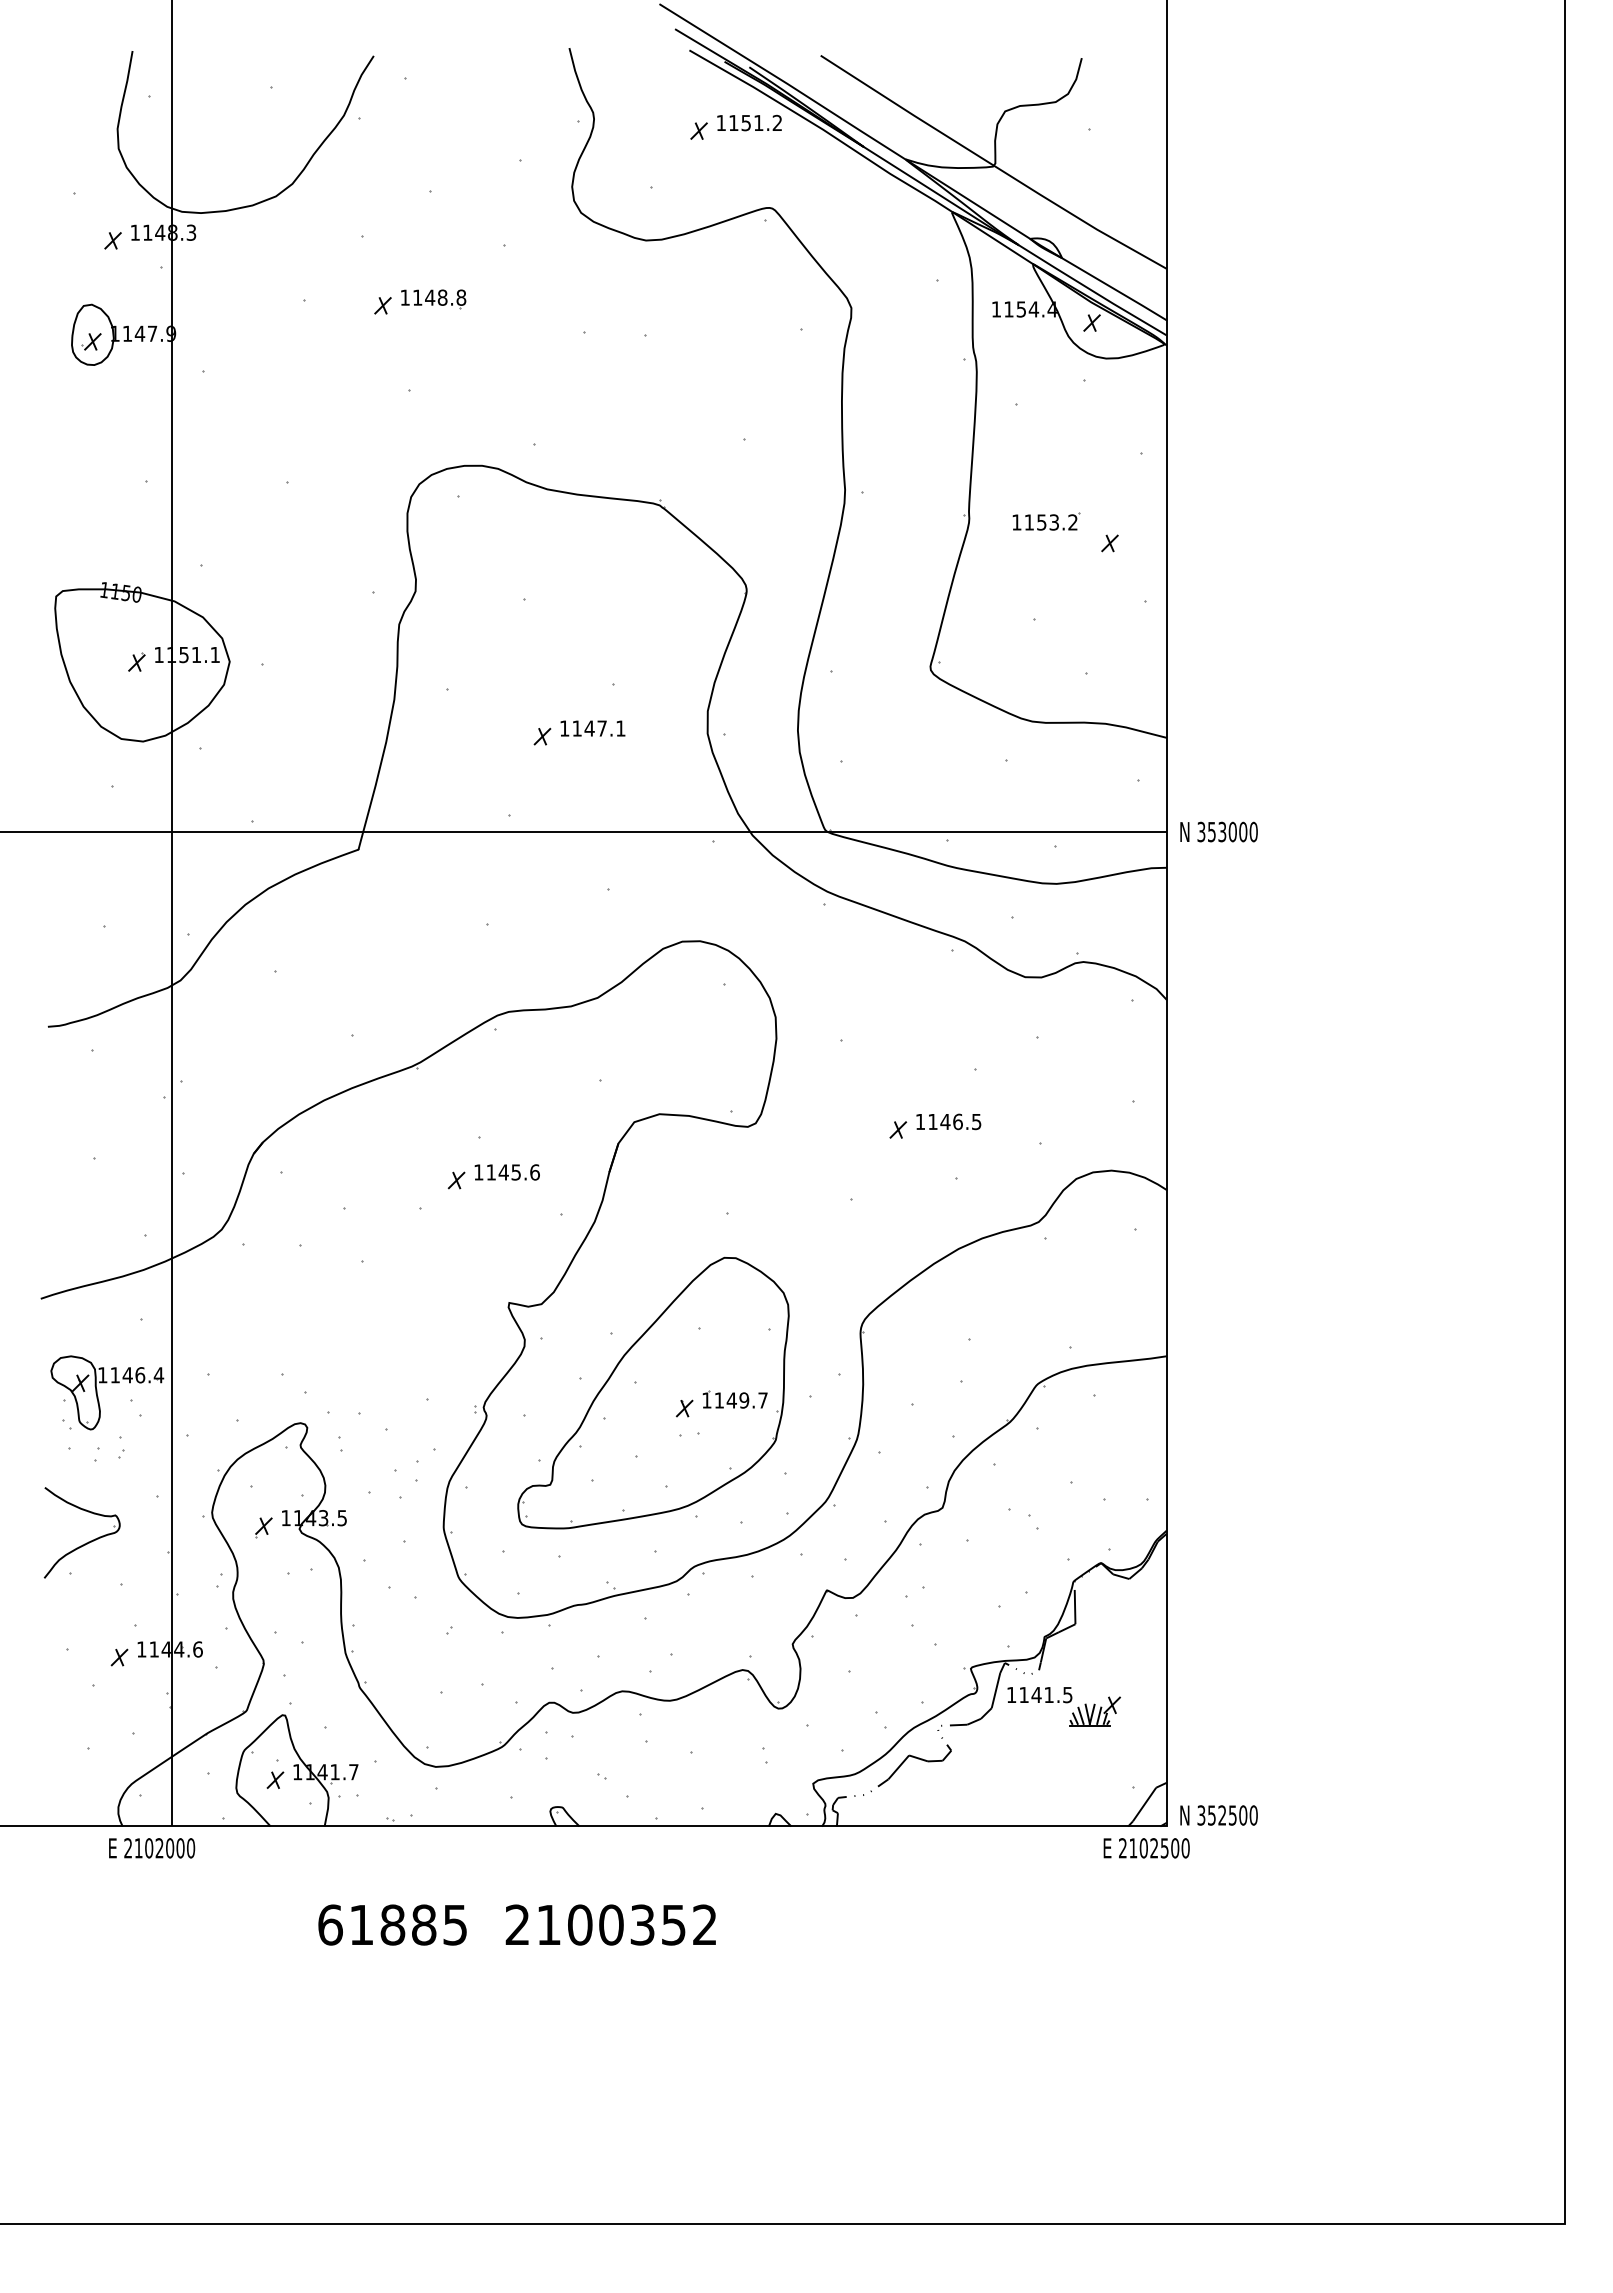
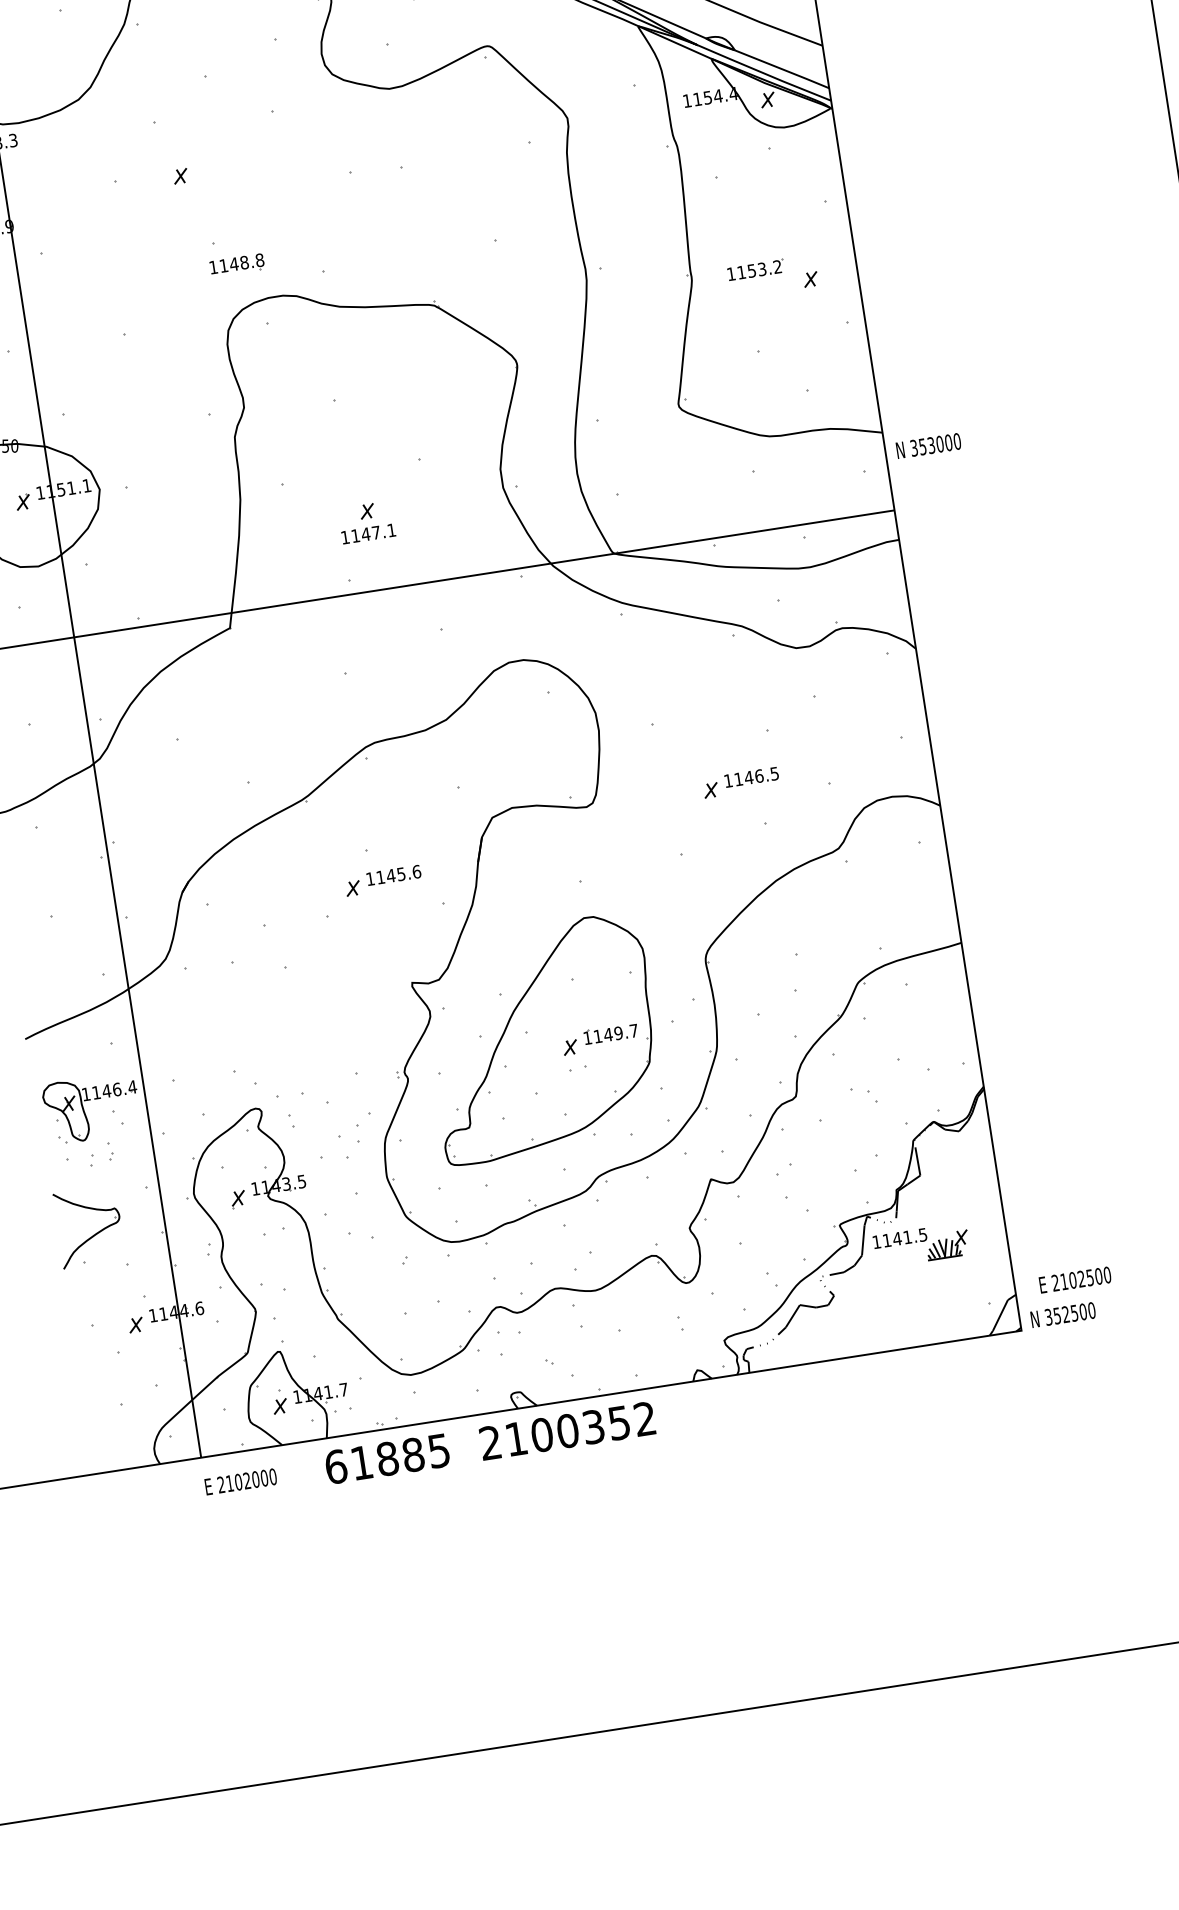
part: (433, 299) -> (237, 265), moved
text: (592, 728) -> (368, 533), moved
text: (1218, 831) -> (928, 445), moved
text: (152, 1848) -> (241, 1481), moved
text: (1146, 1848) -> (1075, 1280), moved
text: (516, 1924) -> (489, 1442), moved

